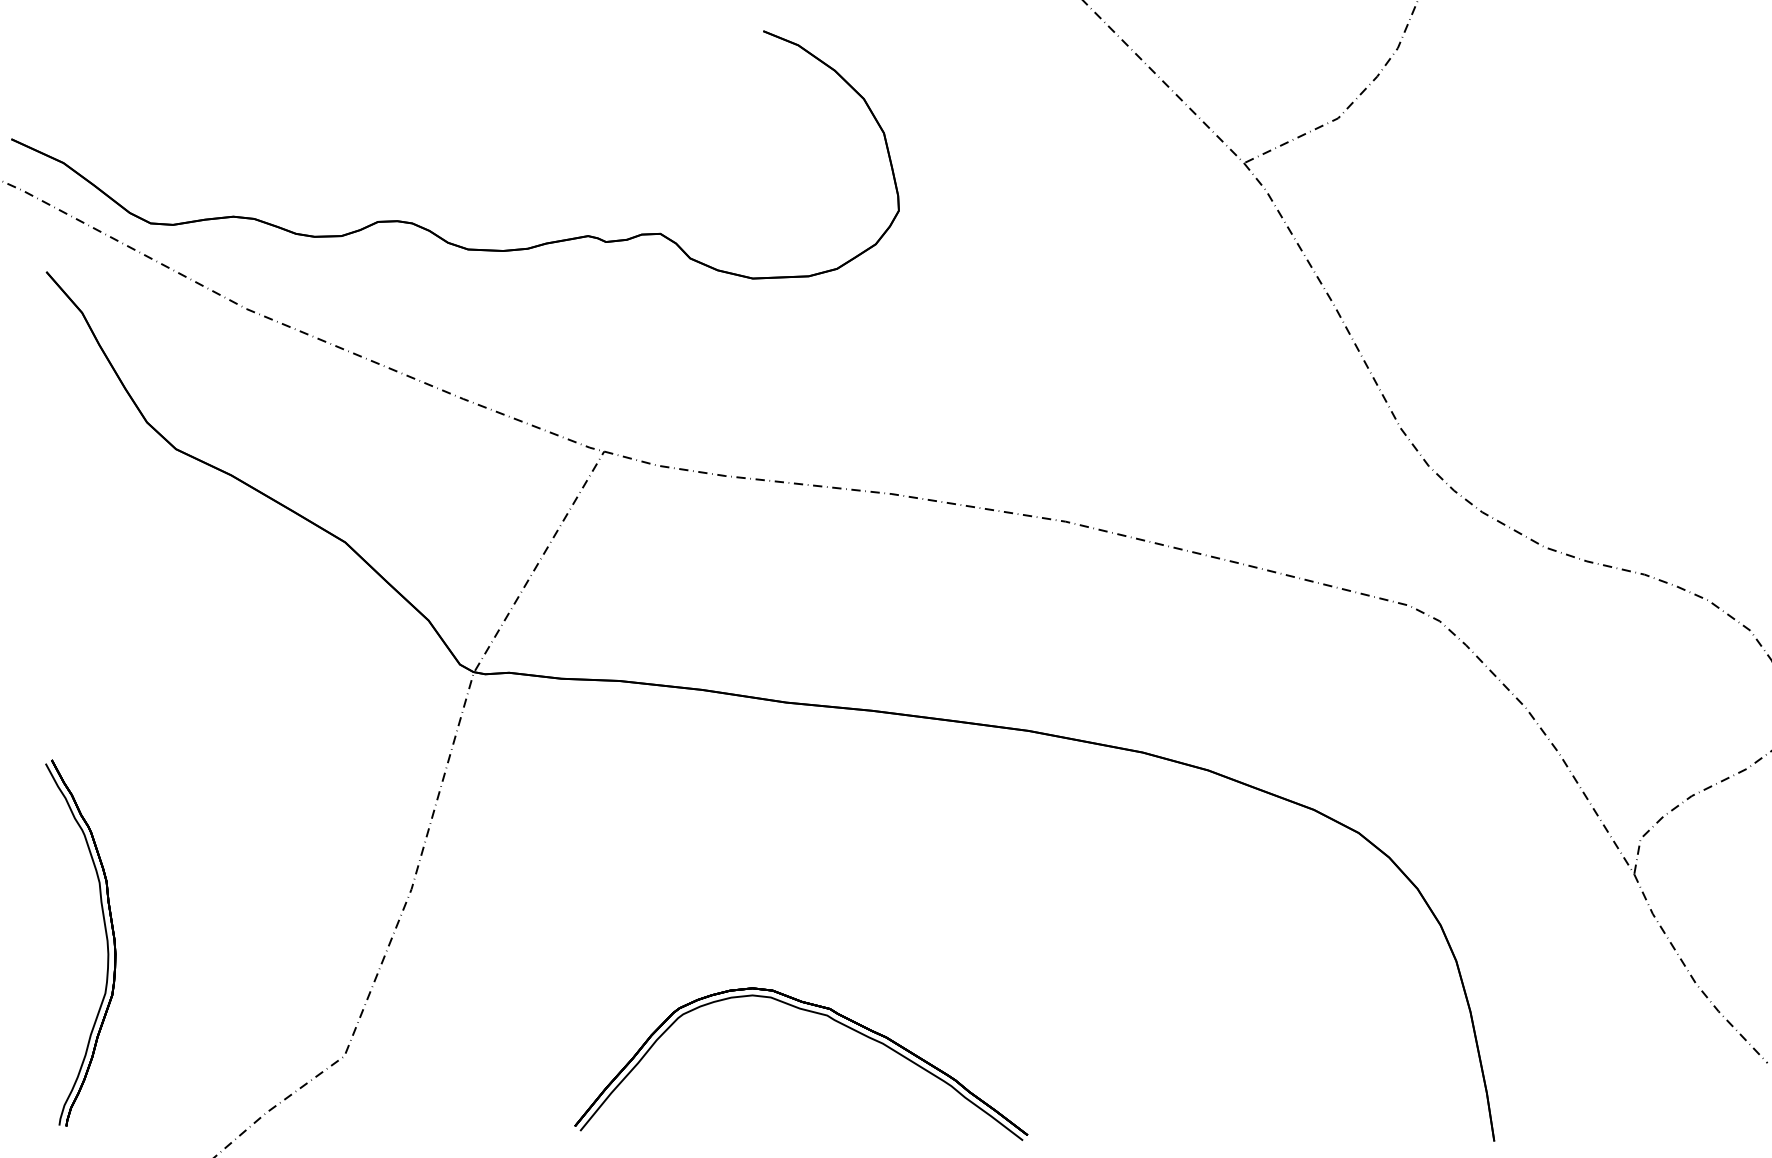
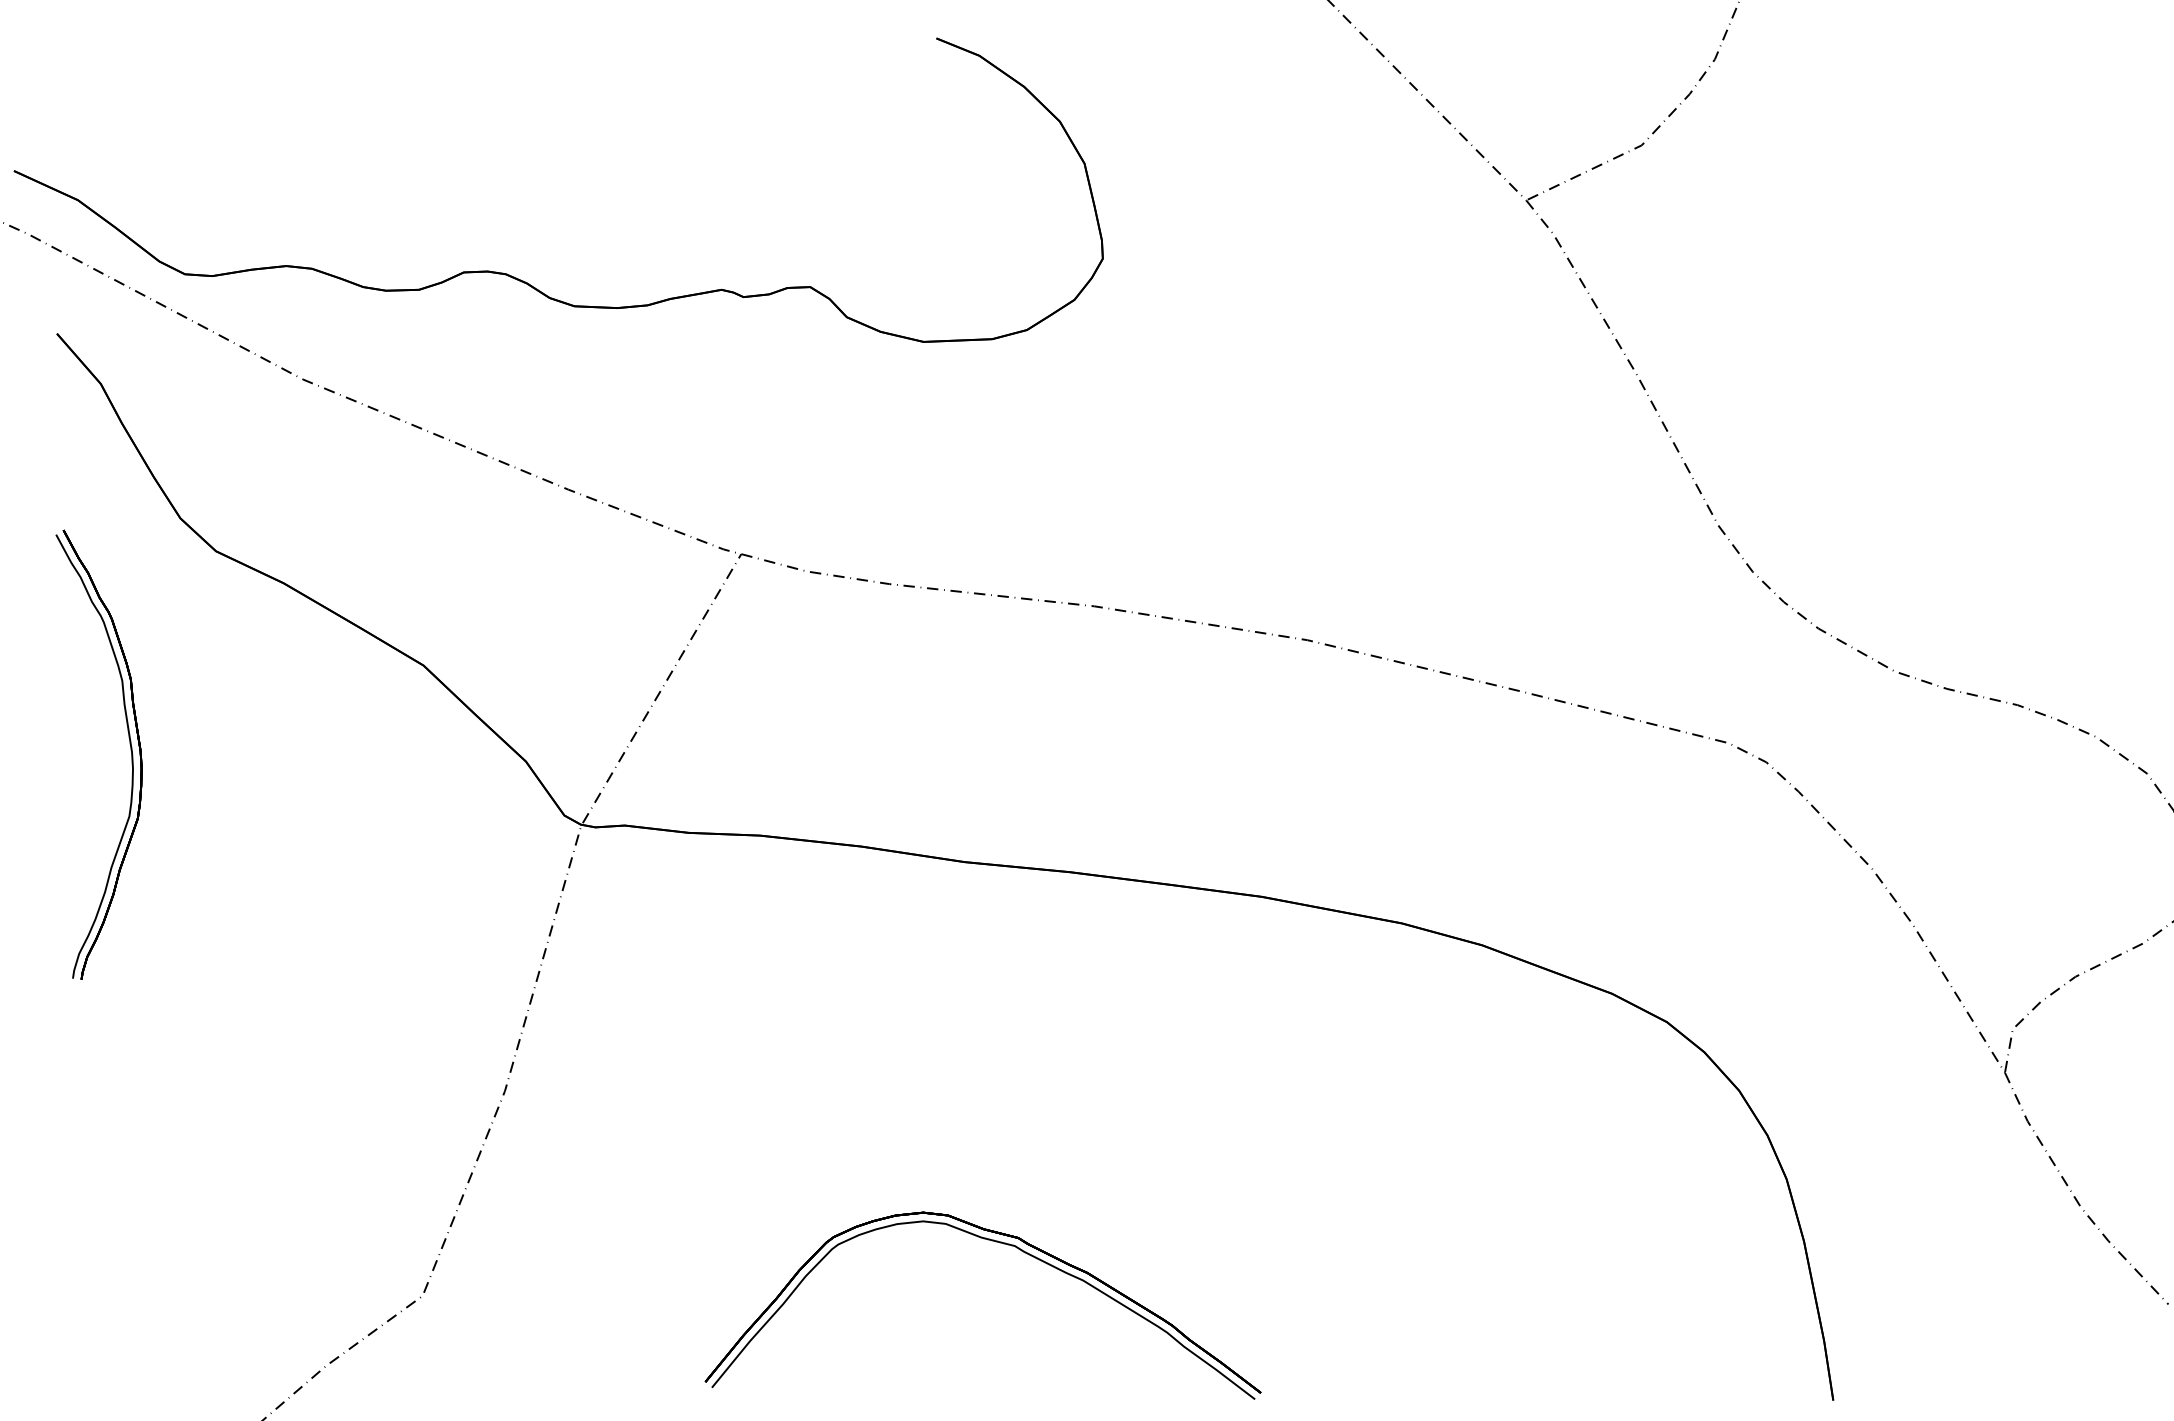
part: (105, 935) -> (129, 745), moved

